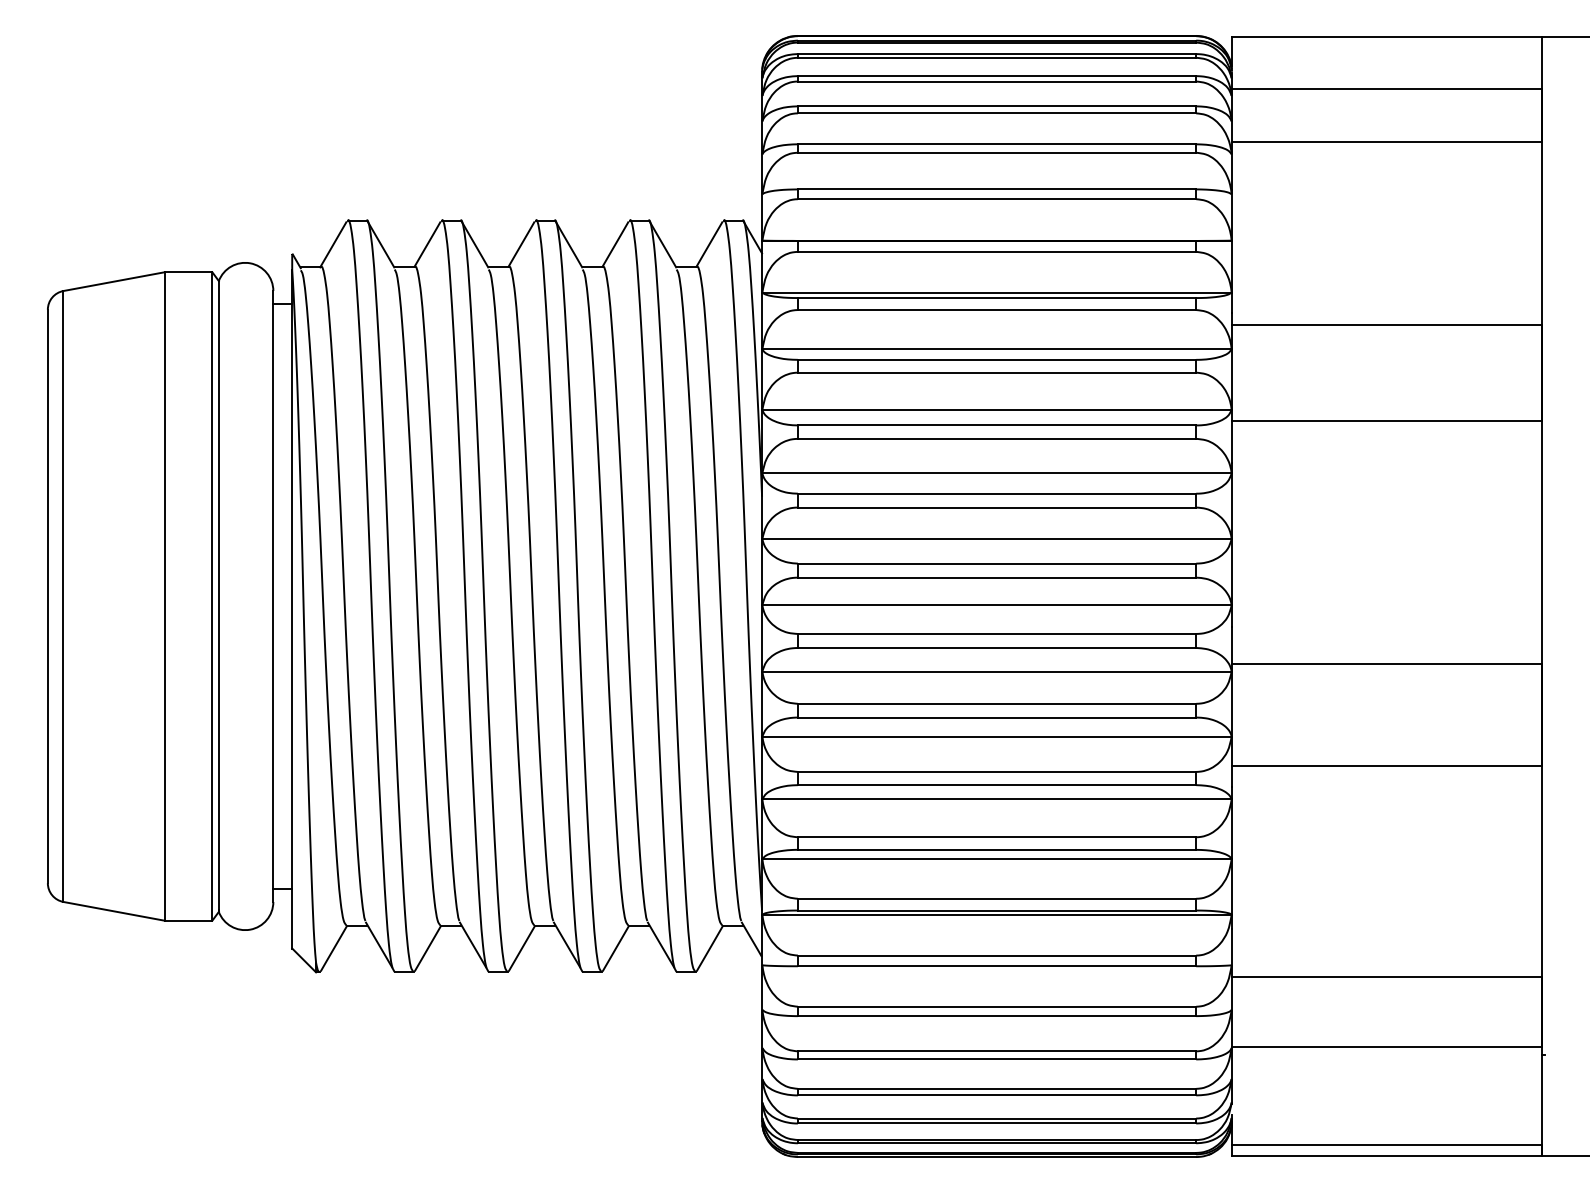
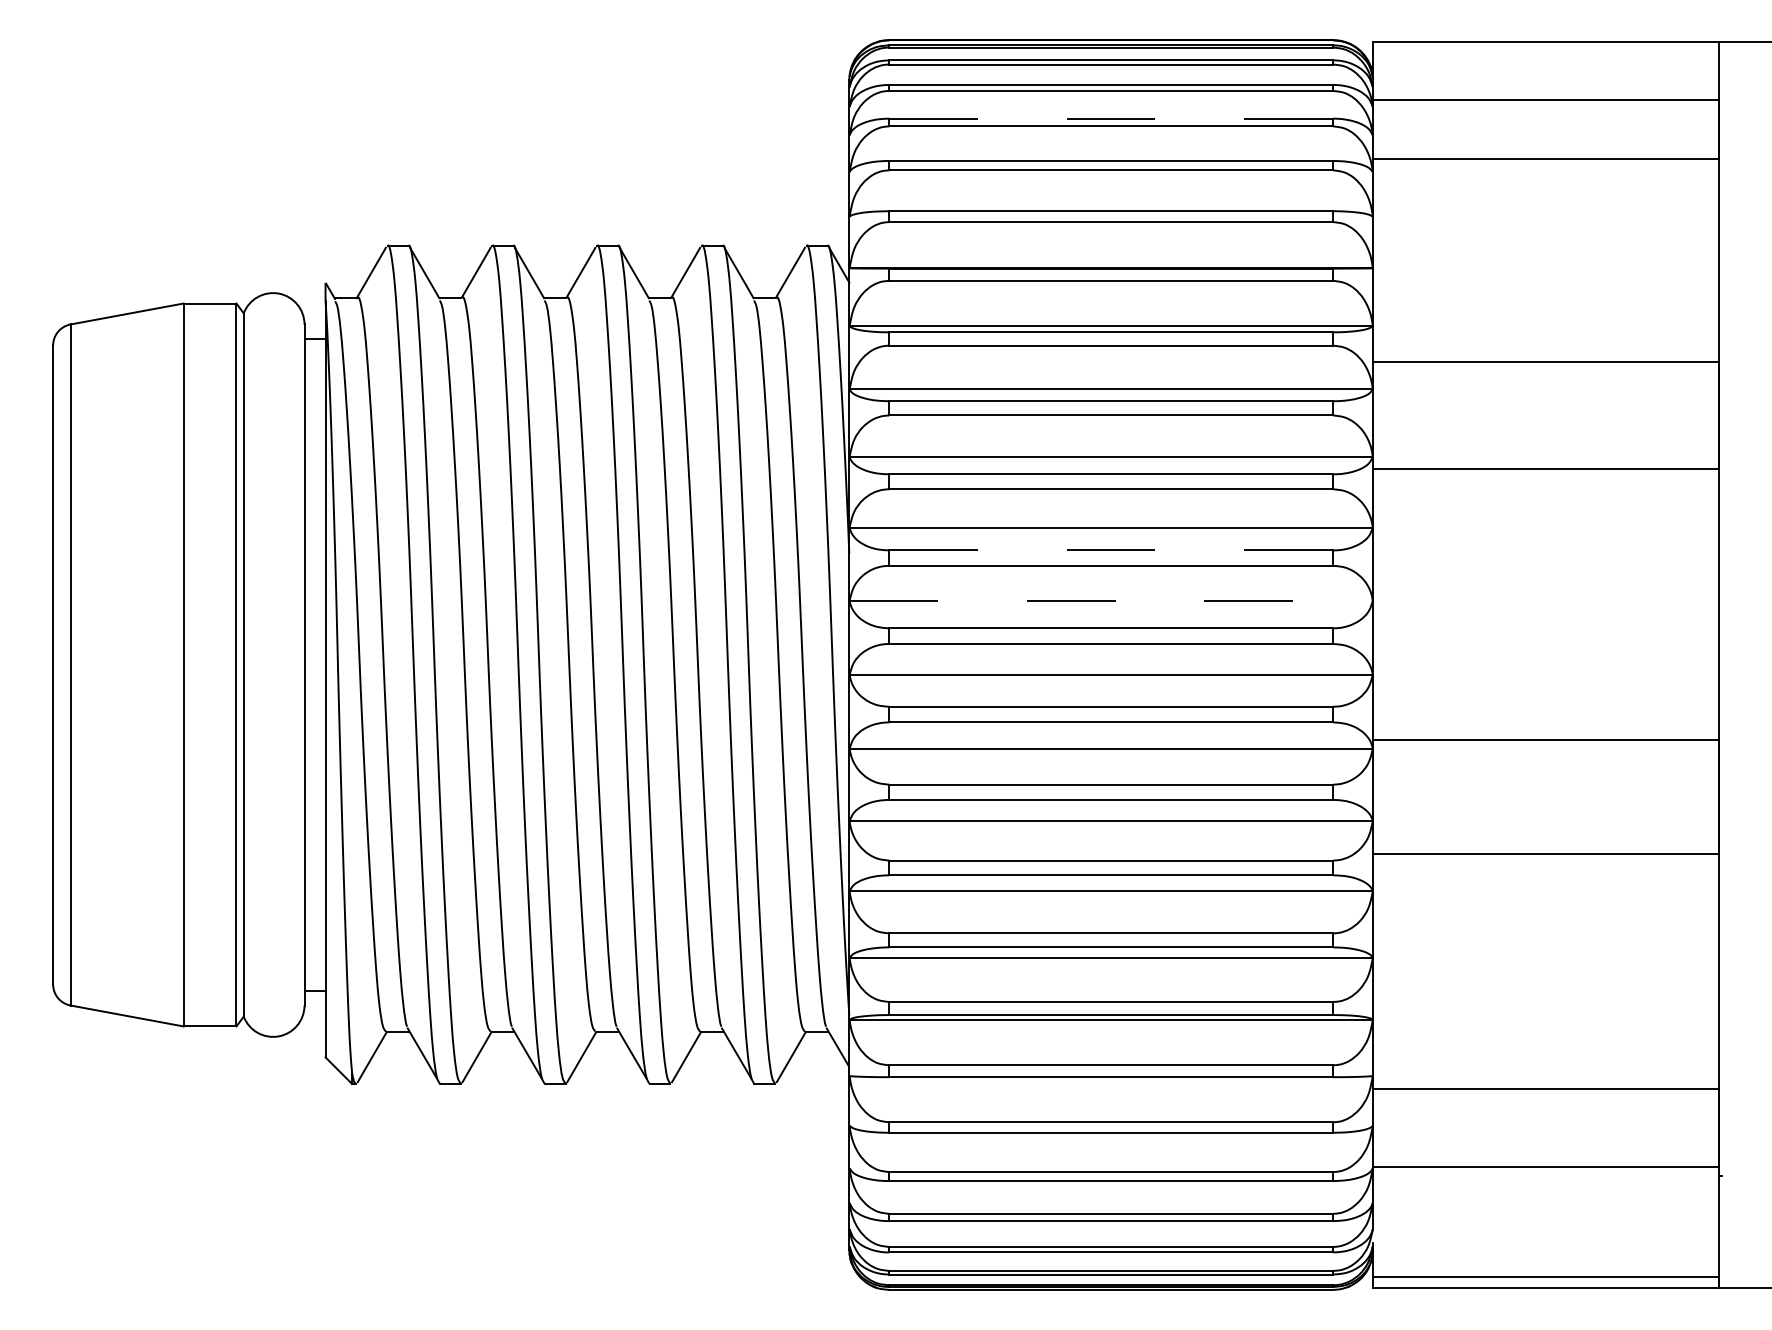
line: (997, 106) -> (1111, 118), solid -> dashed
line: (997, 493) -> (1111, 550), solid -> dashed
line: (997, 538) -> (1111, 600), solid -> dashed

